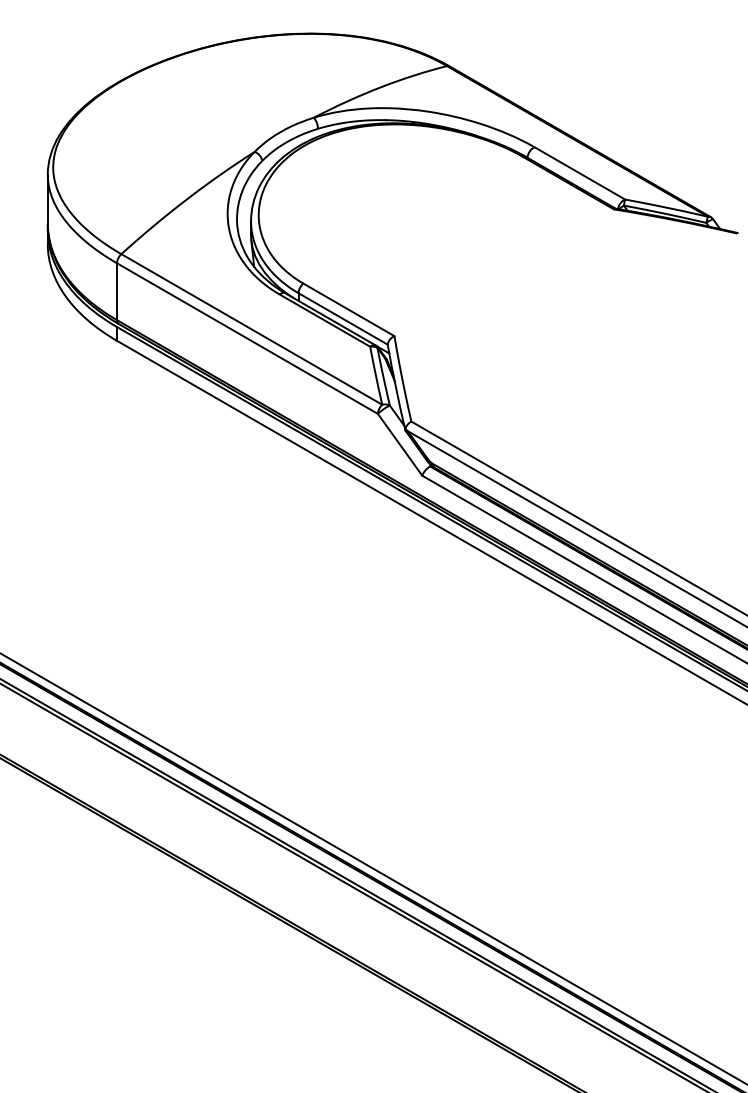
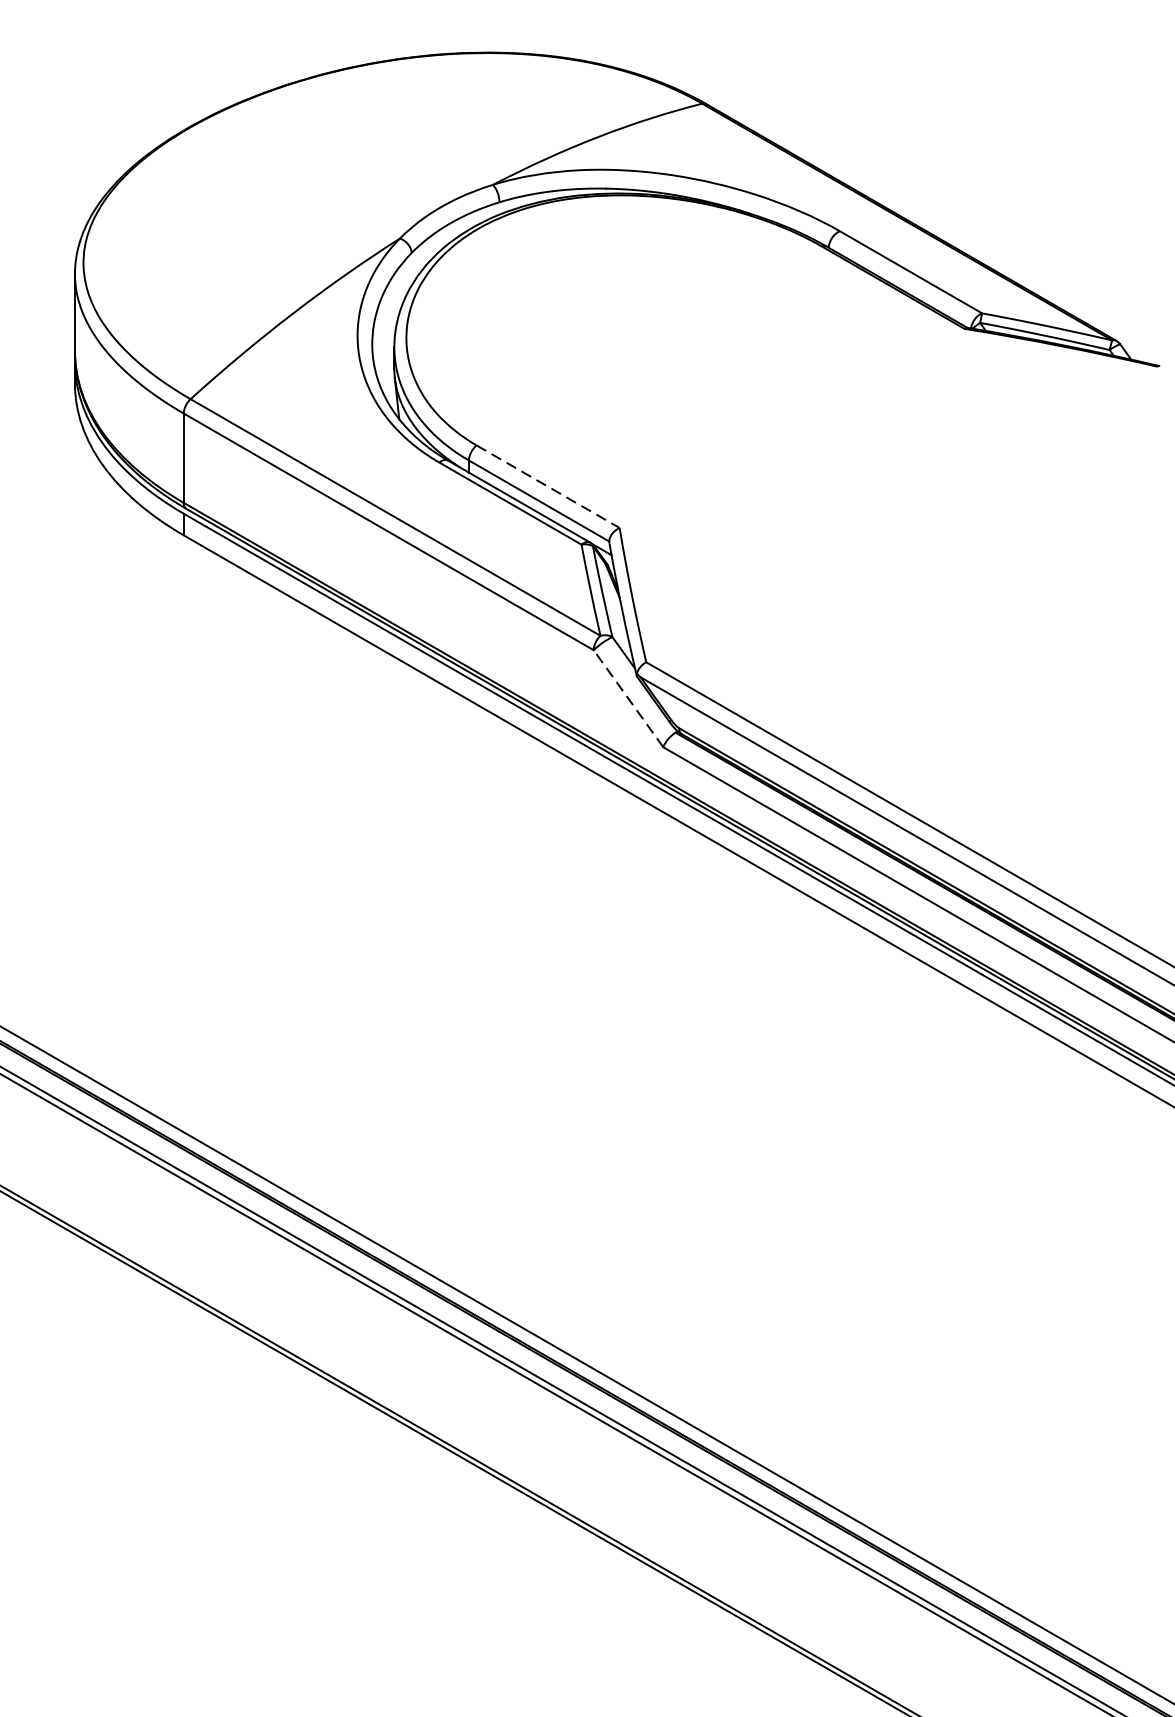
line: (348, 309) -> (547, 486), solid -> dashed
line: (399, 444) -> (627, 698), solid -> dashed

